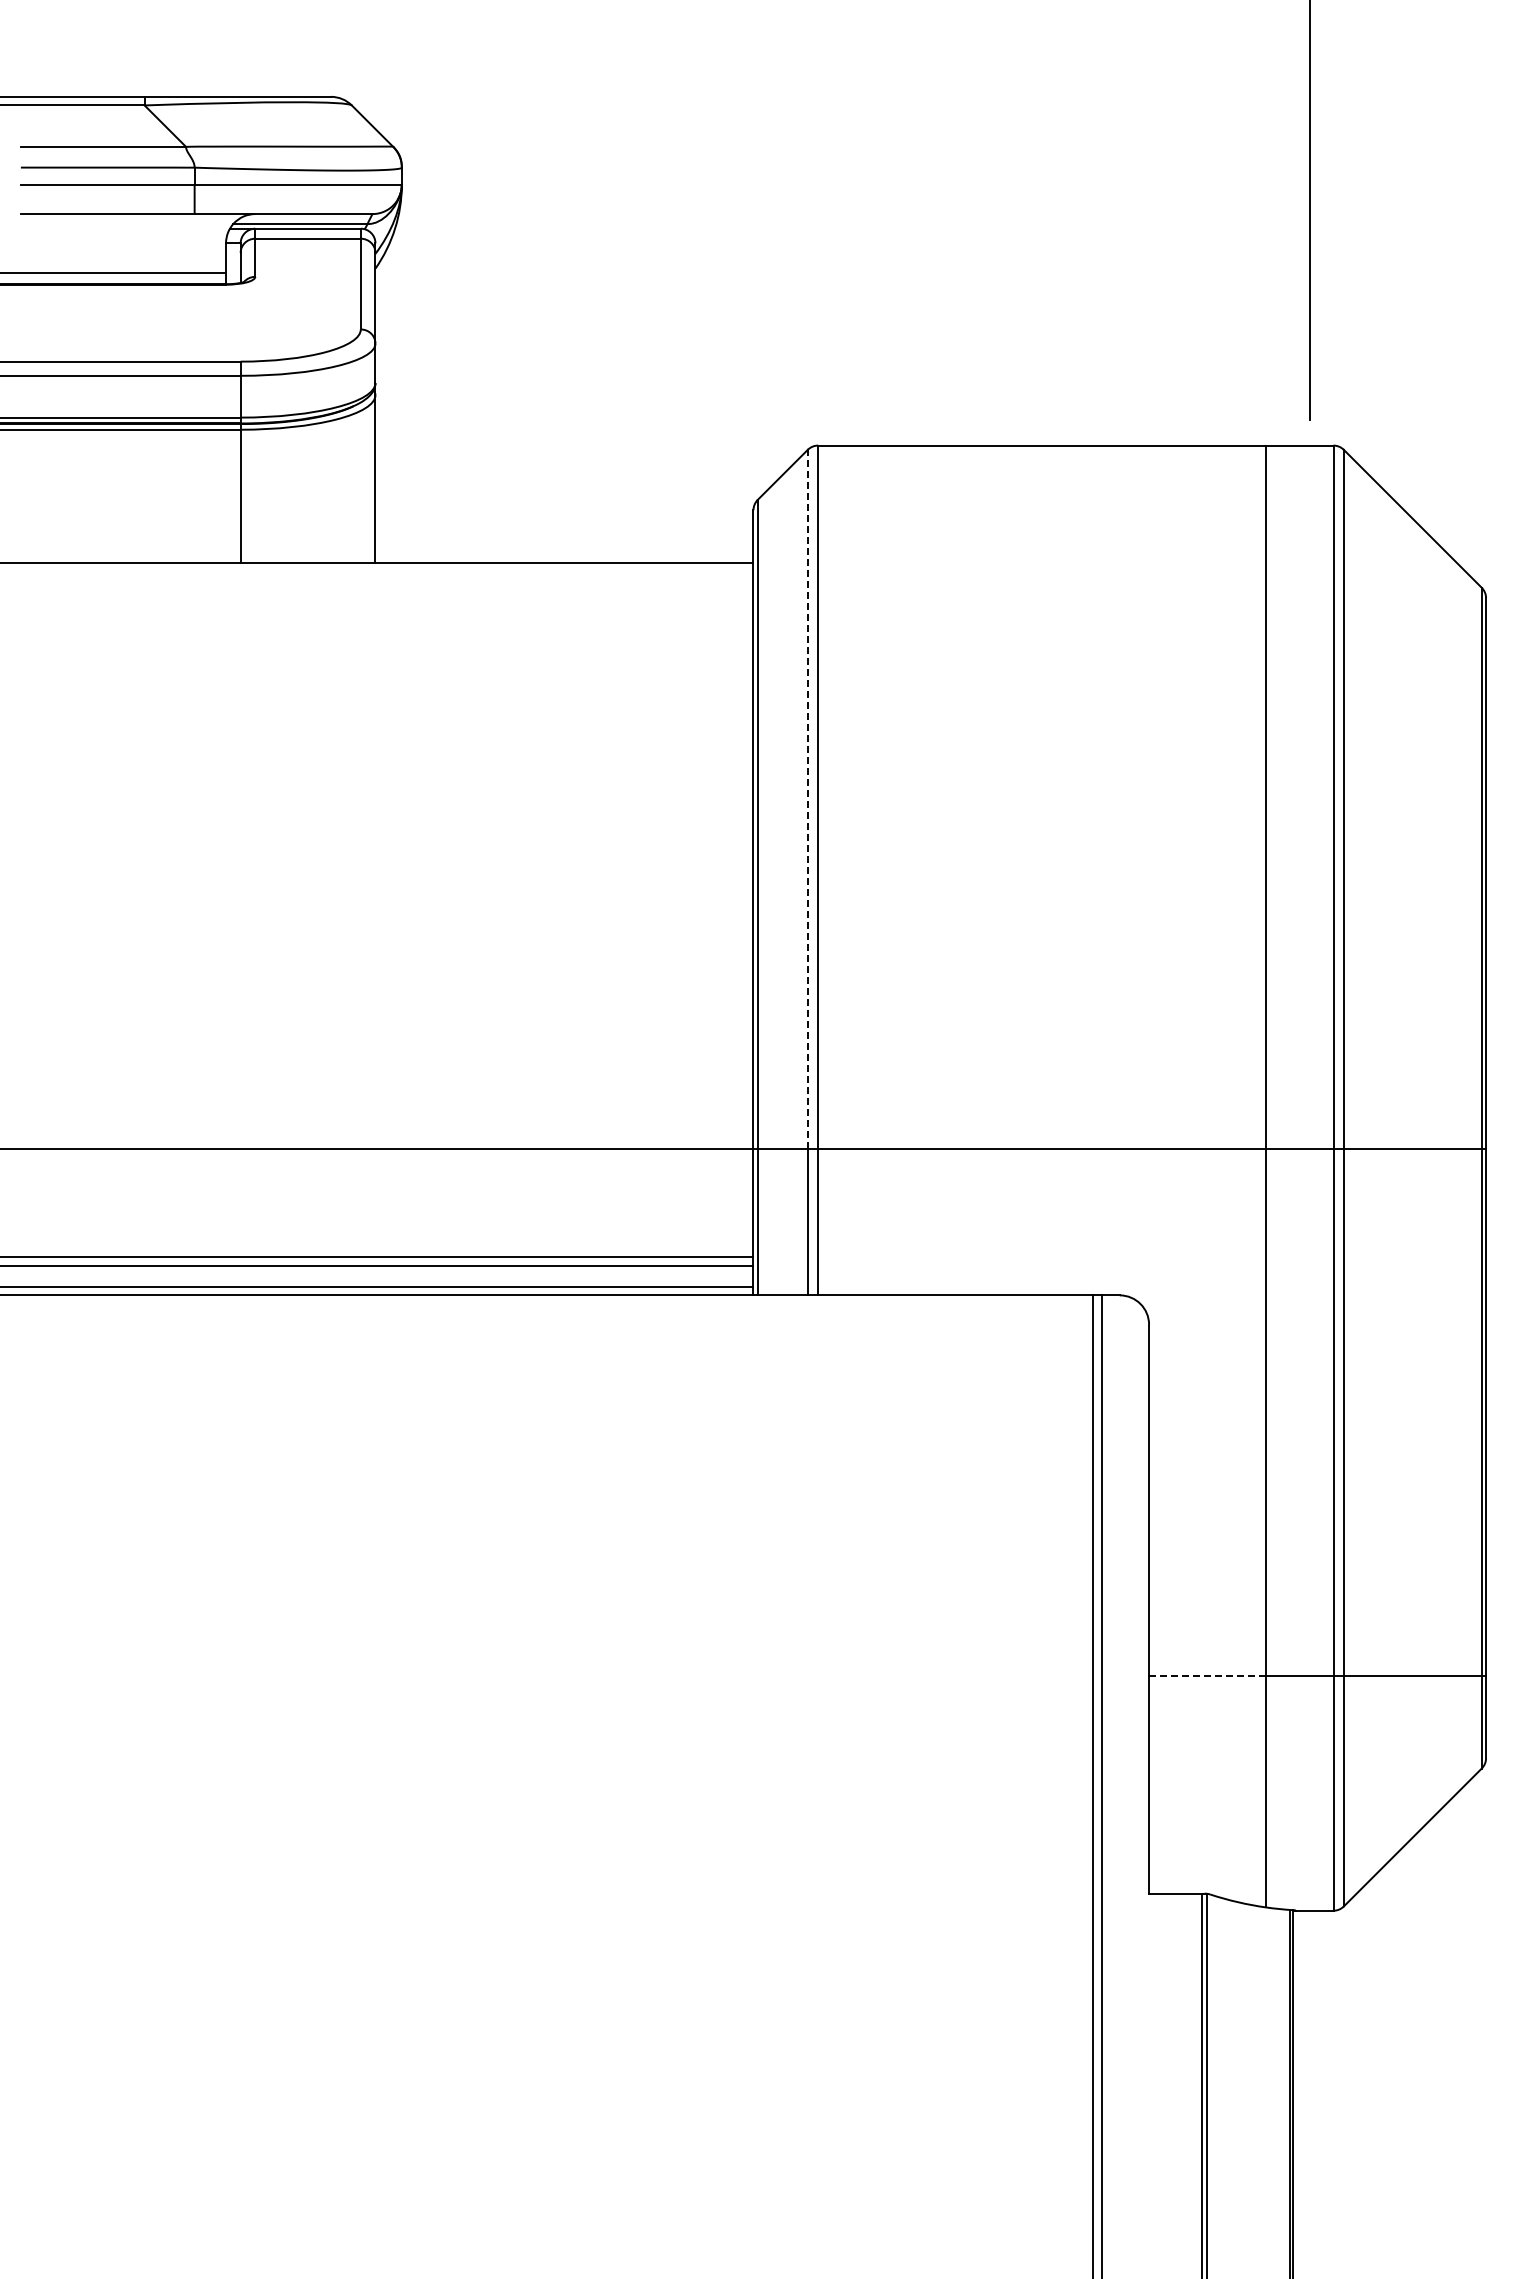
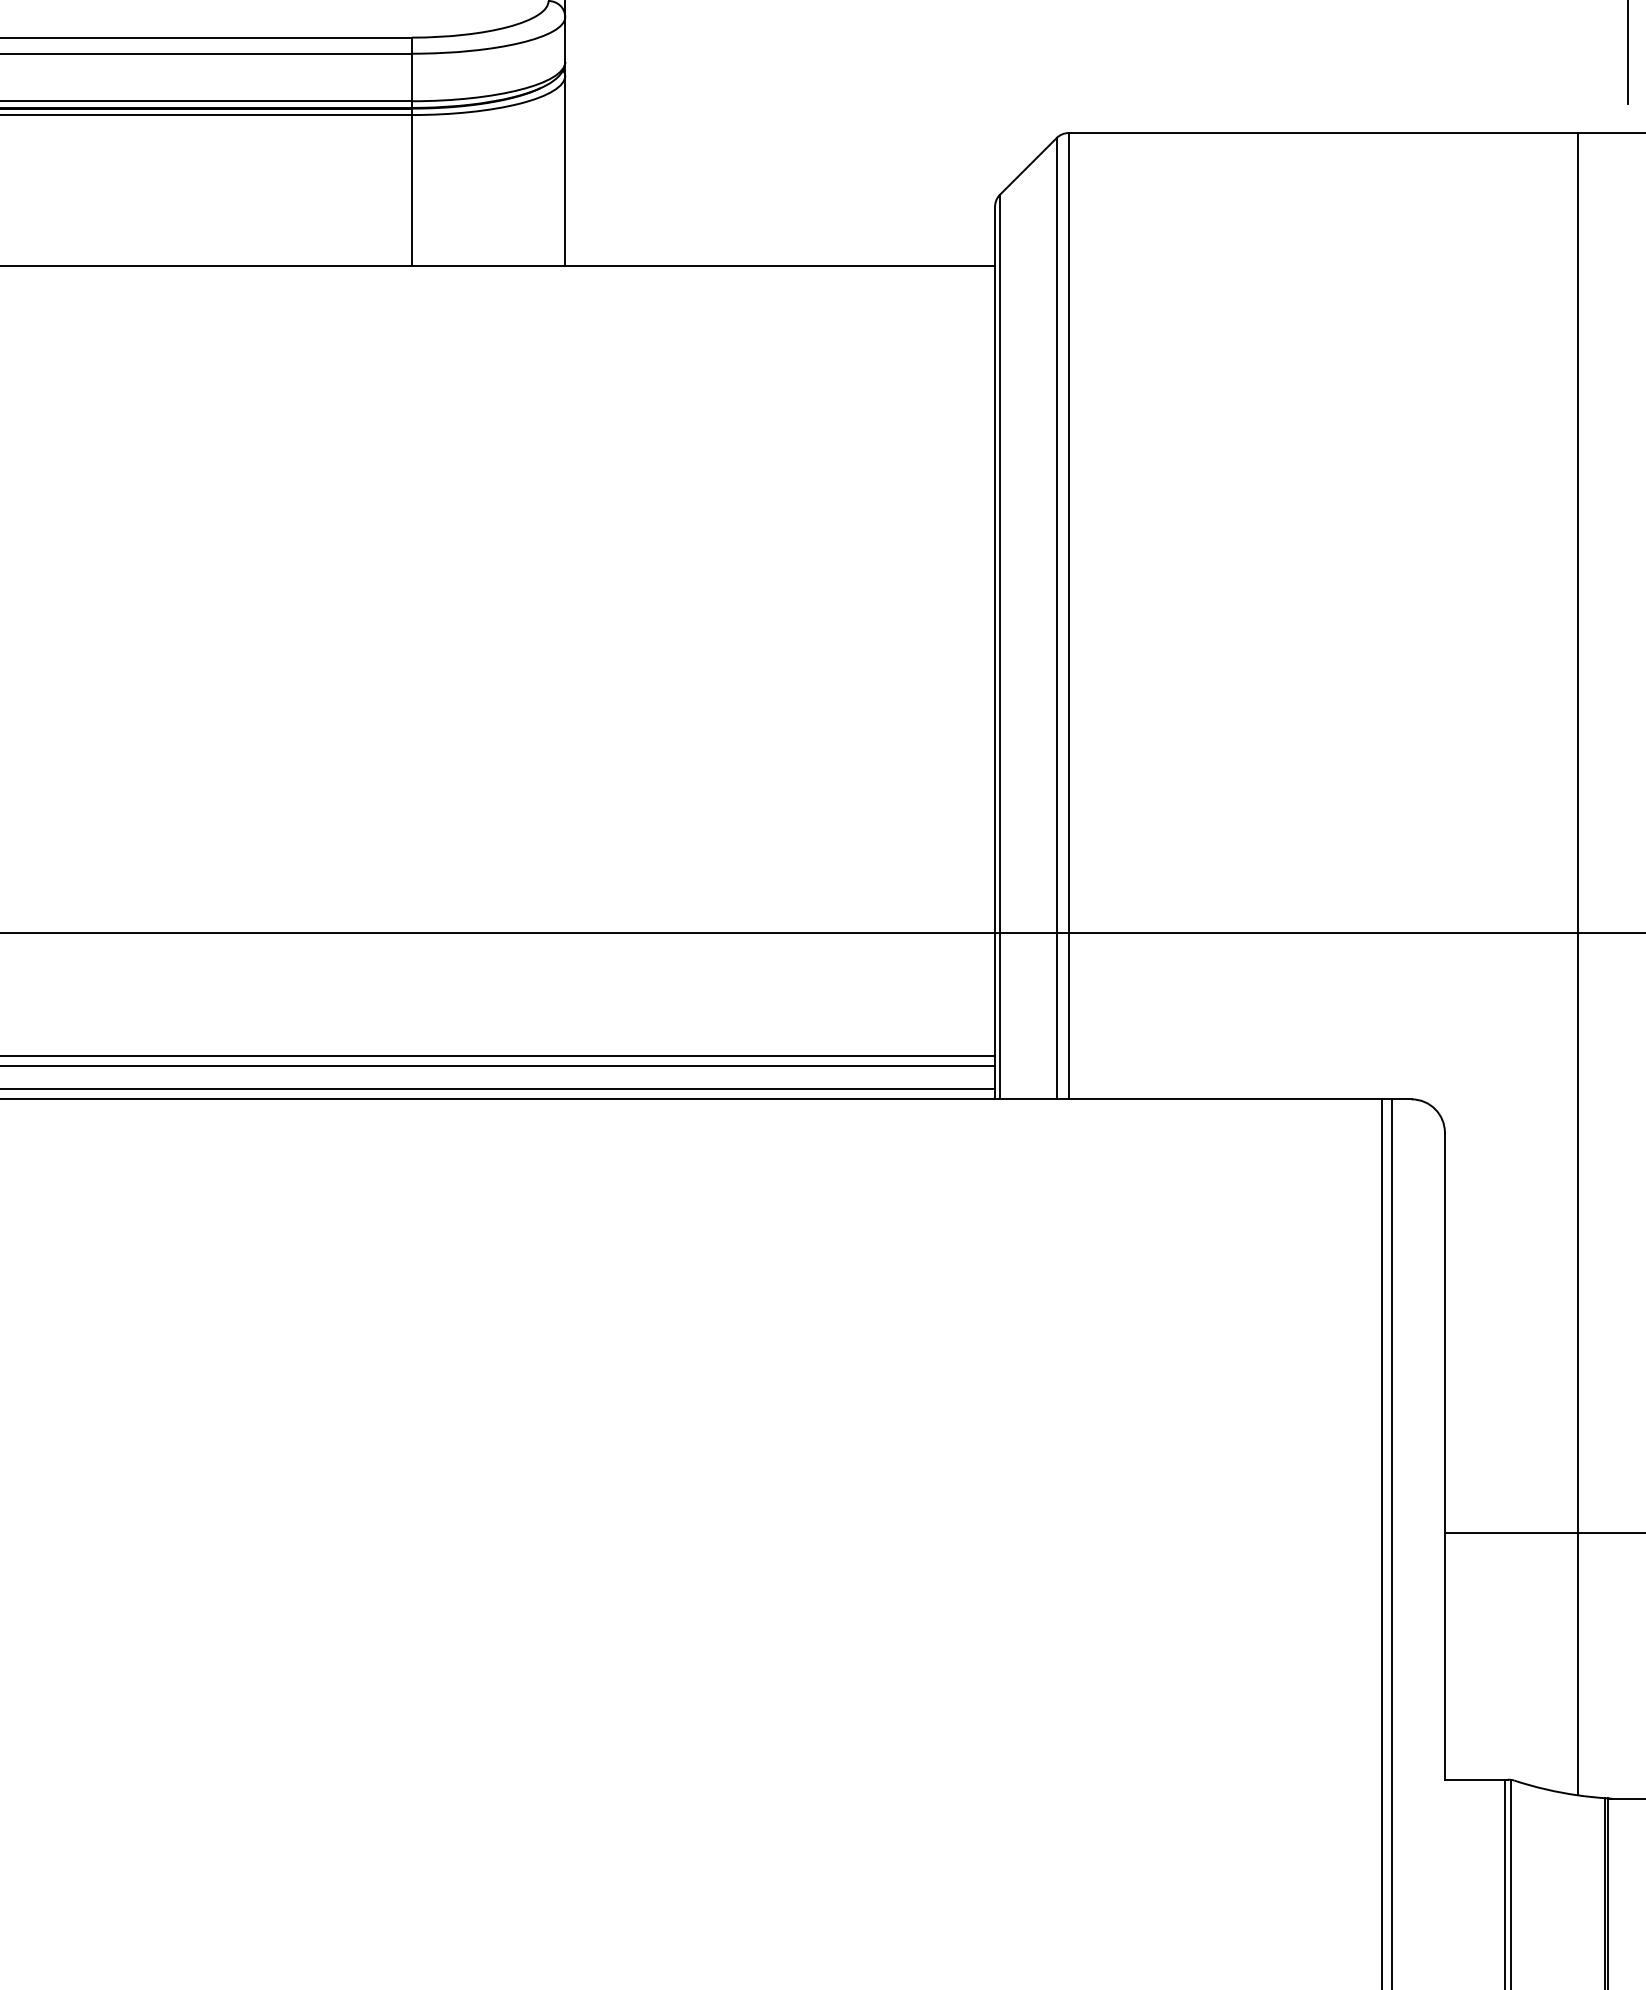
line: (807, 798) -> (1056, 534), dashed -> solid
line: (1207, 1676) -> (1511, 1532), dashed -> solid

